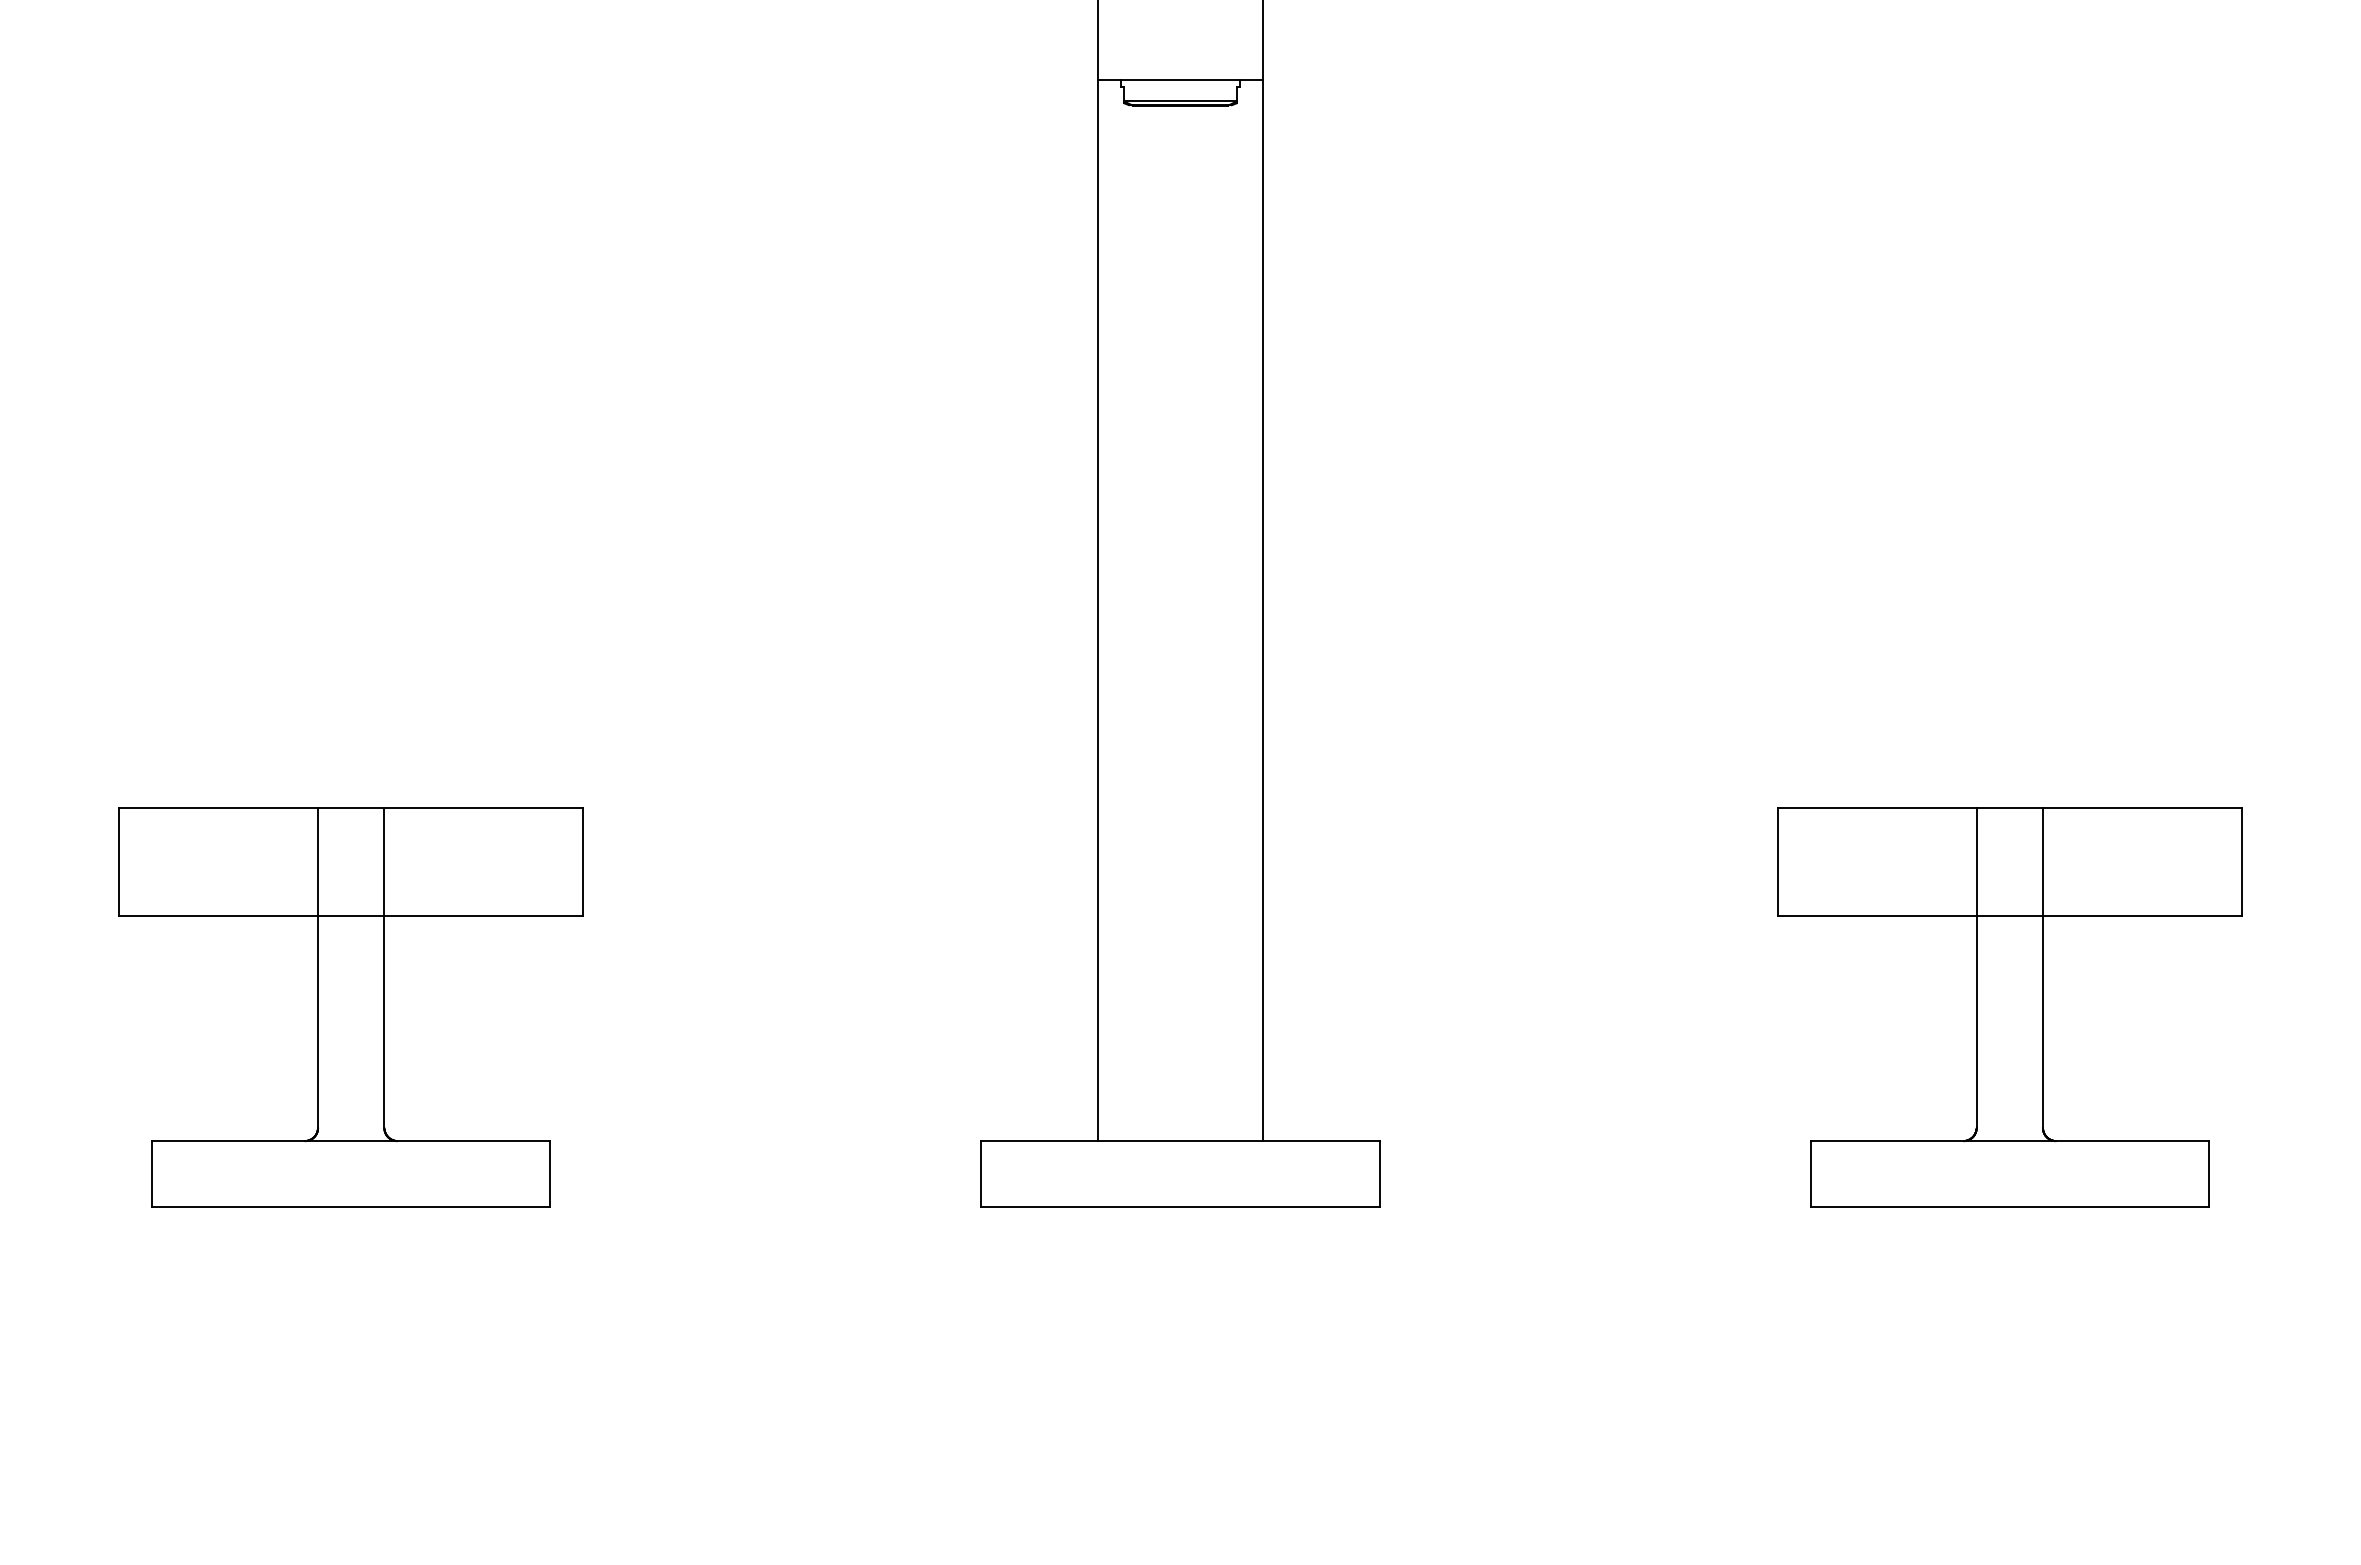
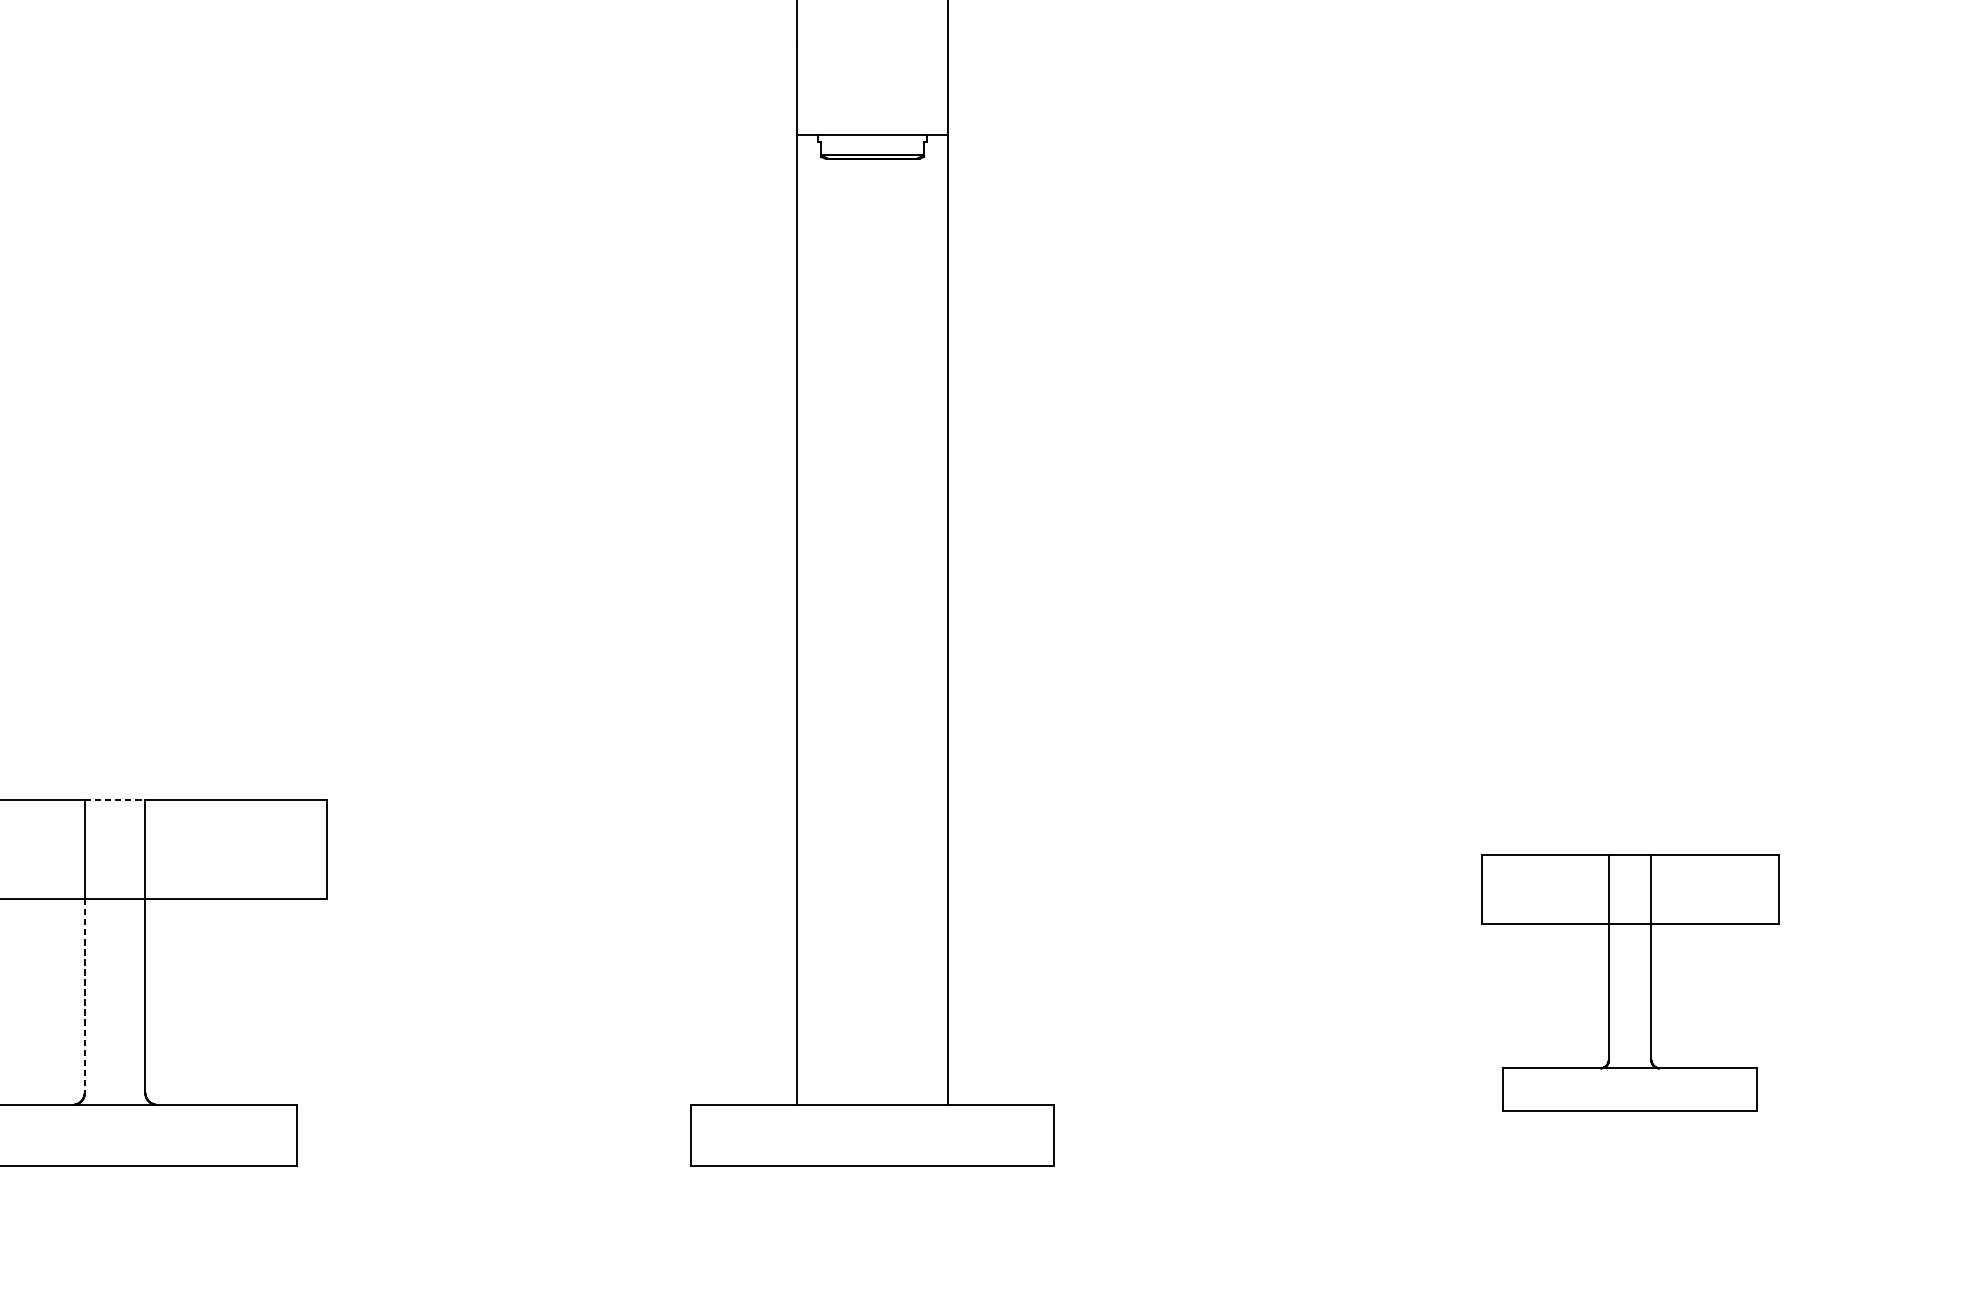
line: (351, 807) -> (115, 800), solid -> dashed
part: (2009, 1007) -> (1629, 982), size x0.7
line: (318, 1022) -> (85, 996), solid -> dashed

